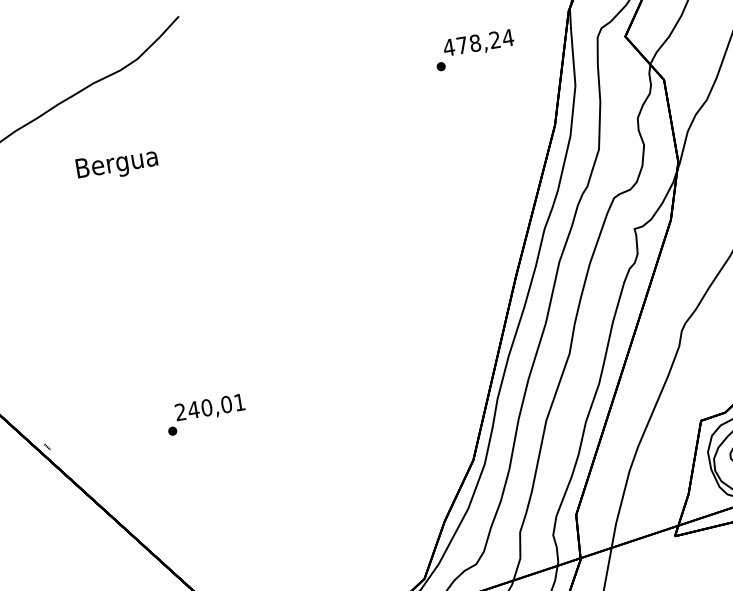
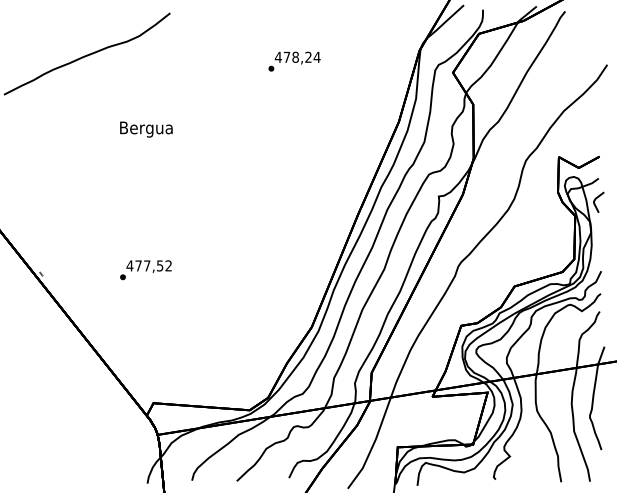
text: (474, 49) -> (294, 61), moved
text: (117, 164) -> (146, 129), moved
text: (208, 406) -> (148, 265), 240,01 -> 477,52

